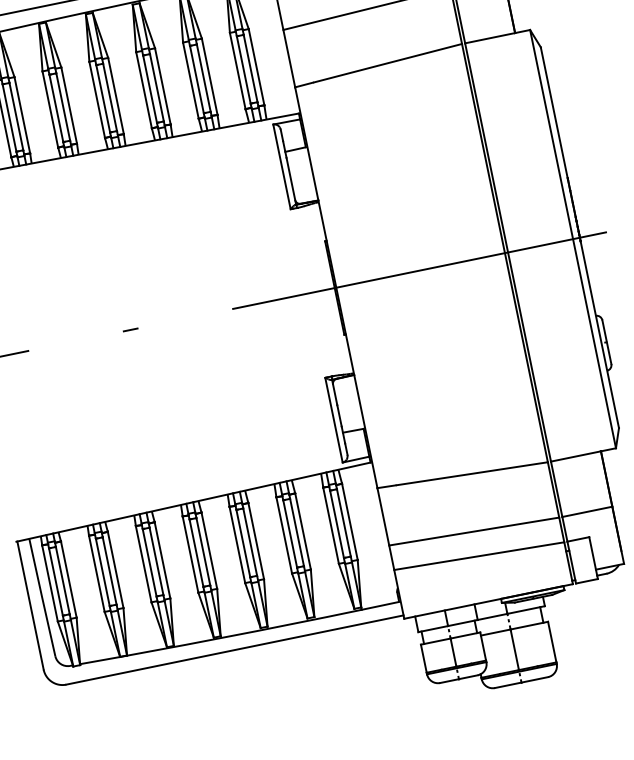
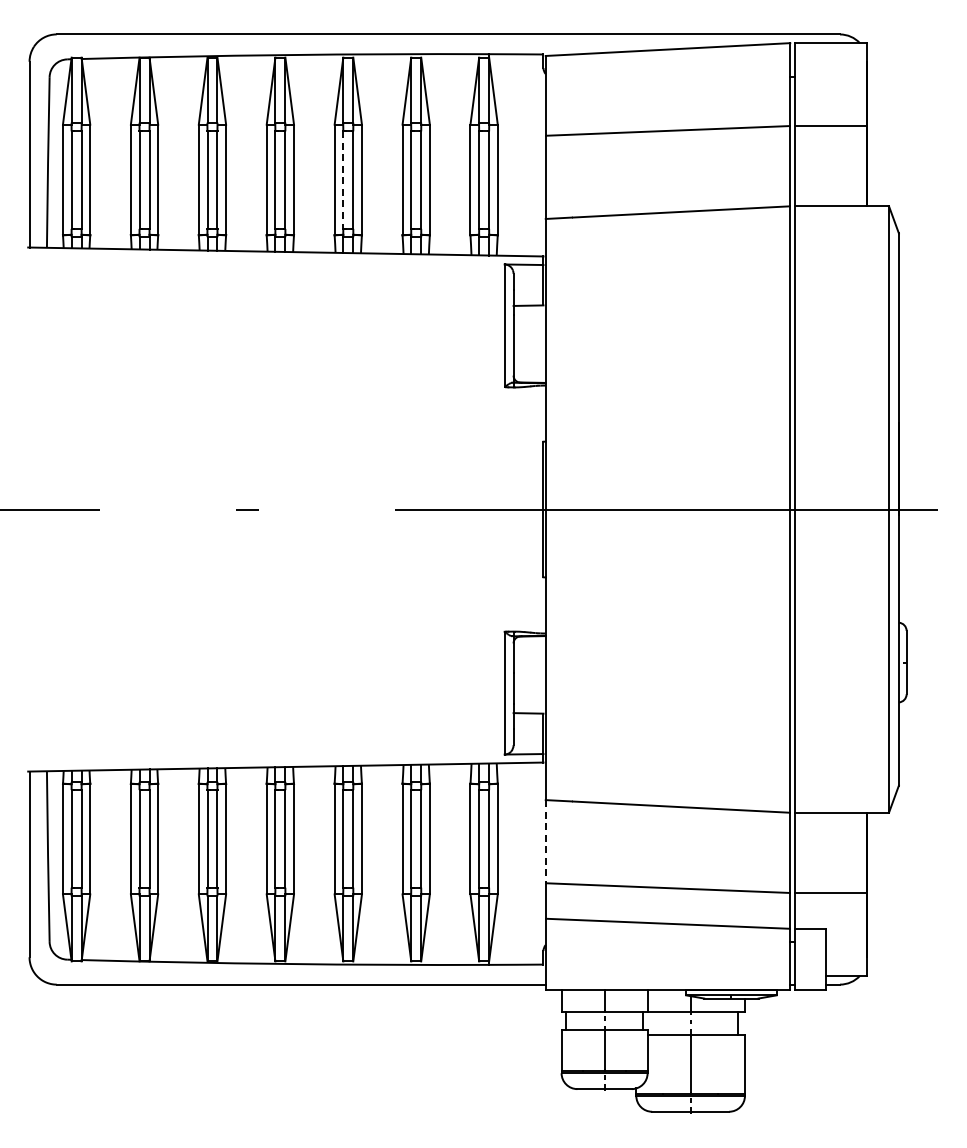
line: (150, 89) -> (343, 180), solid -> dashed
line: (383, 516) -> (545, 841), solid -> dashed

